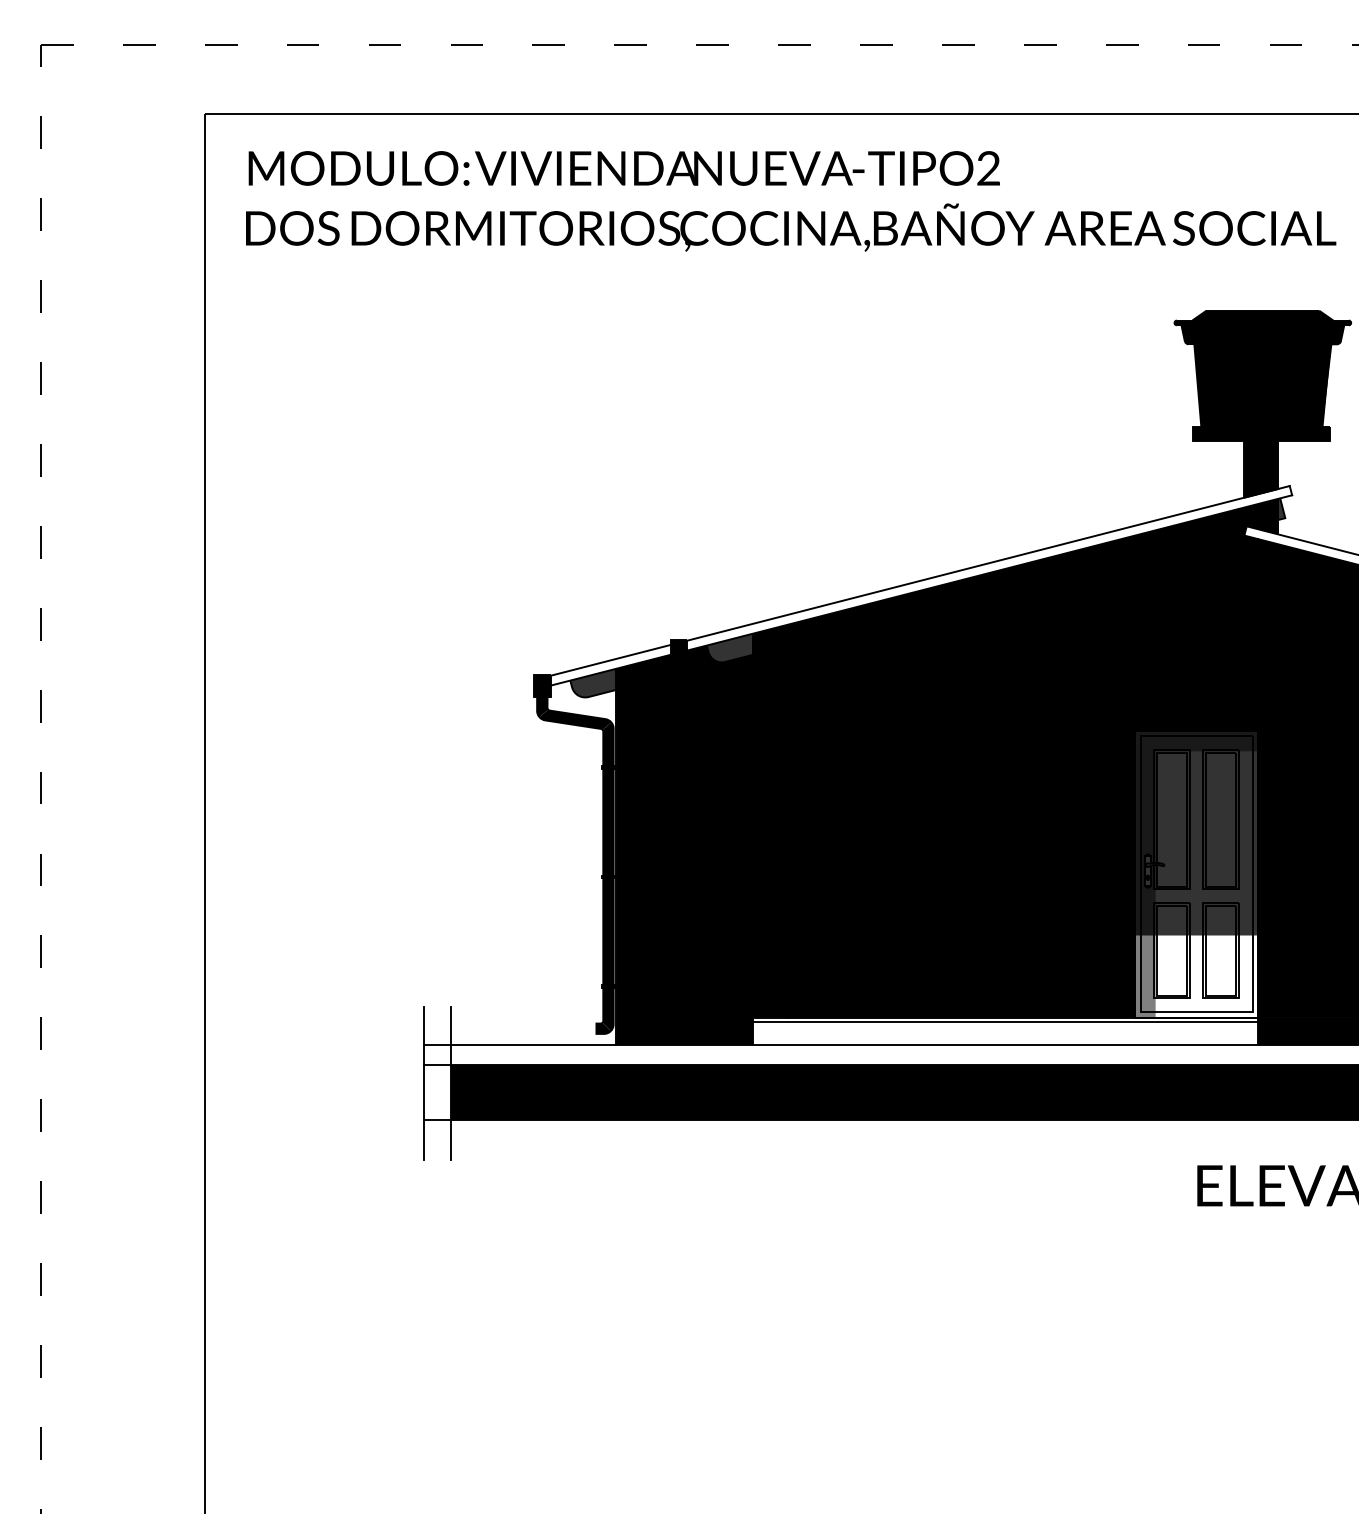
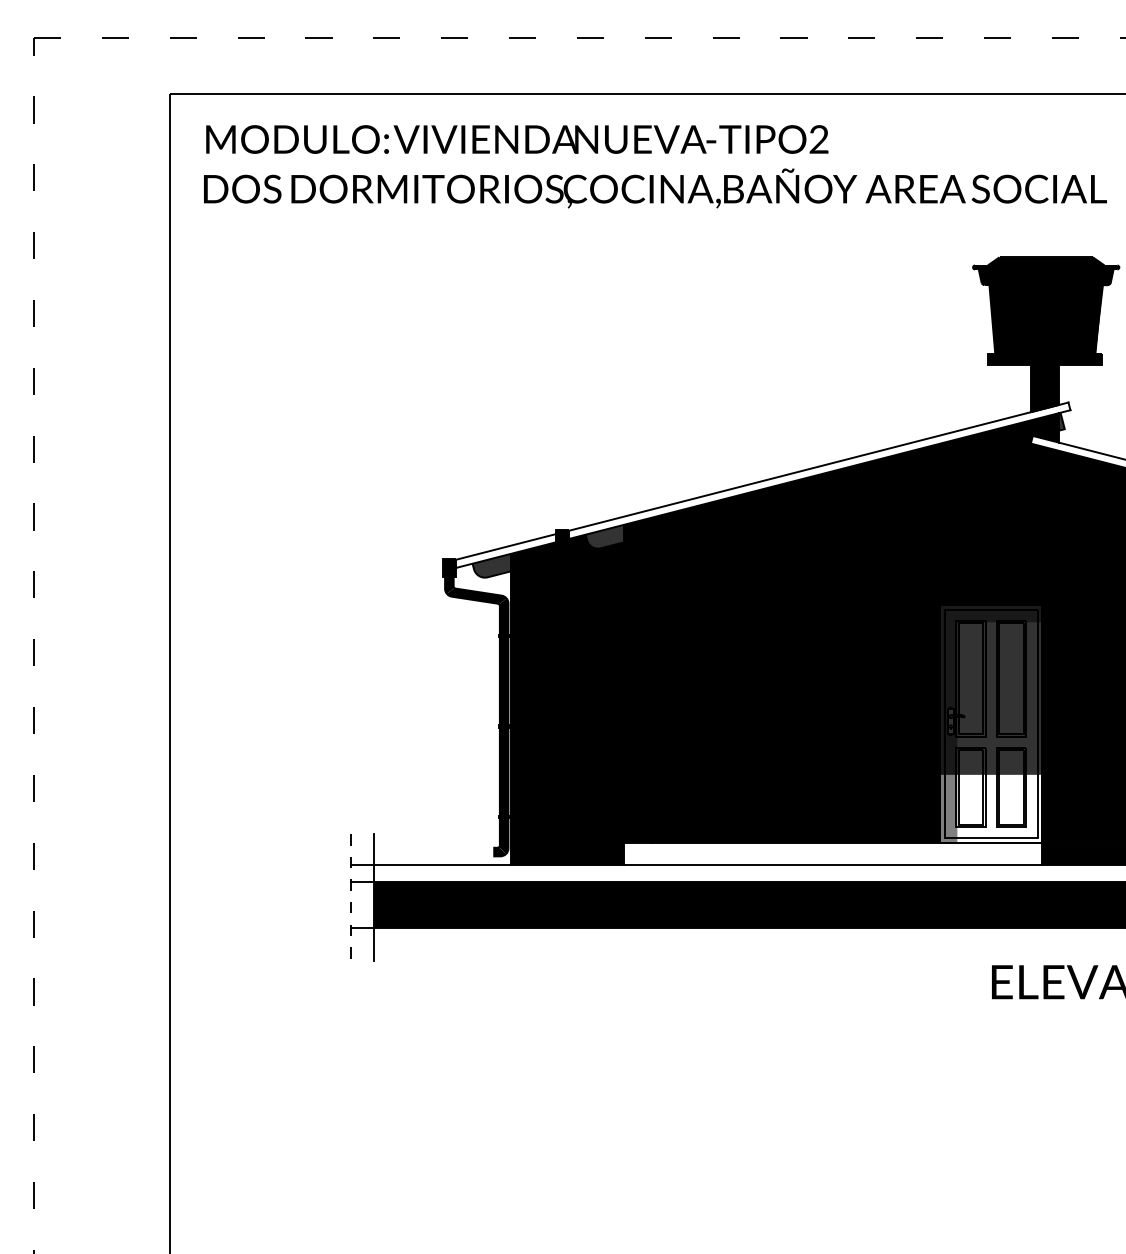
line: (1005, 1021) -> (833, 846), removed
line: (423, 1083) -> (350, 897), solid -> dashed

